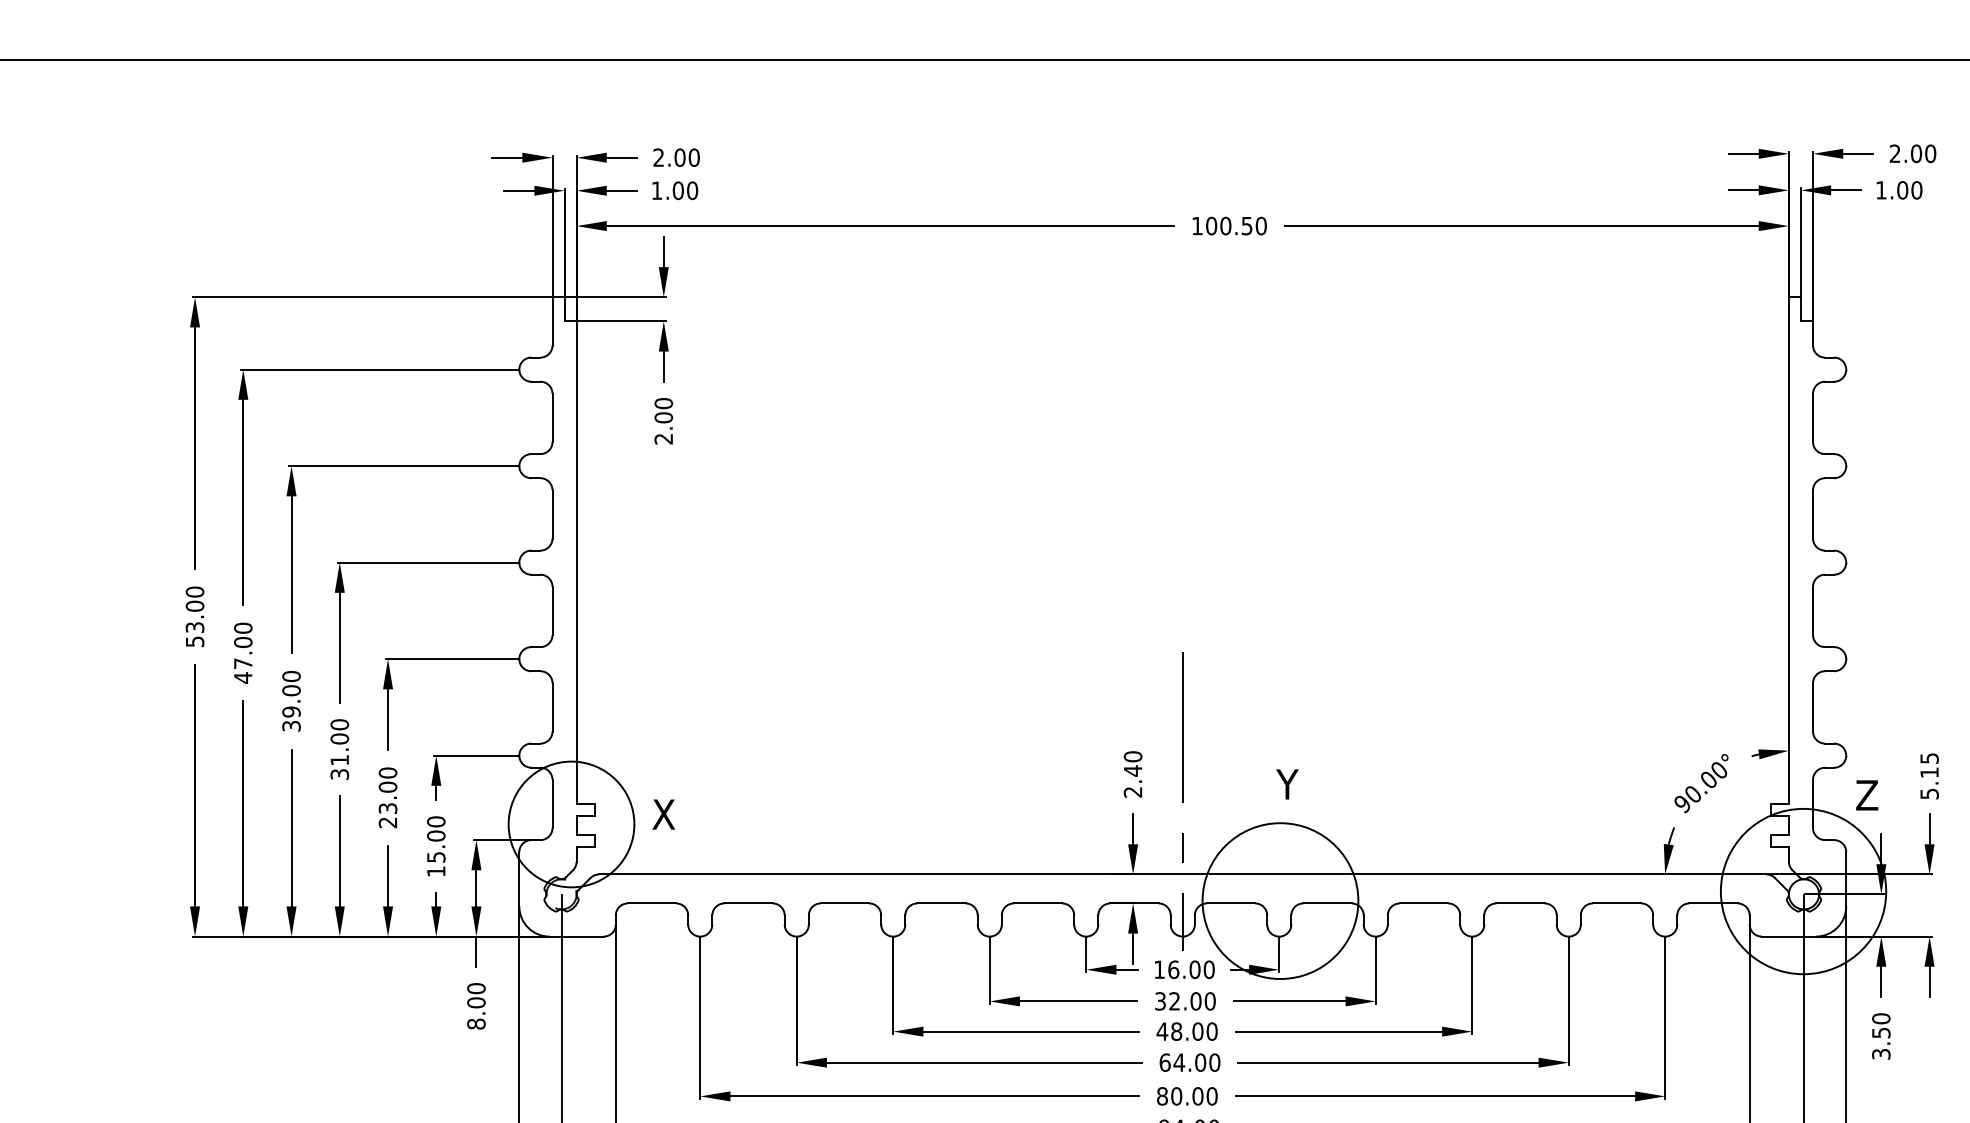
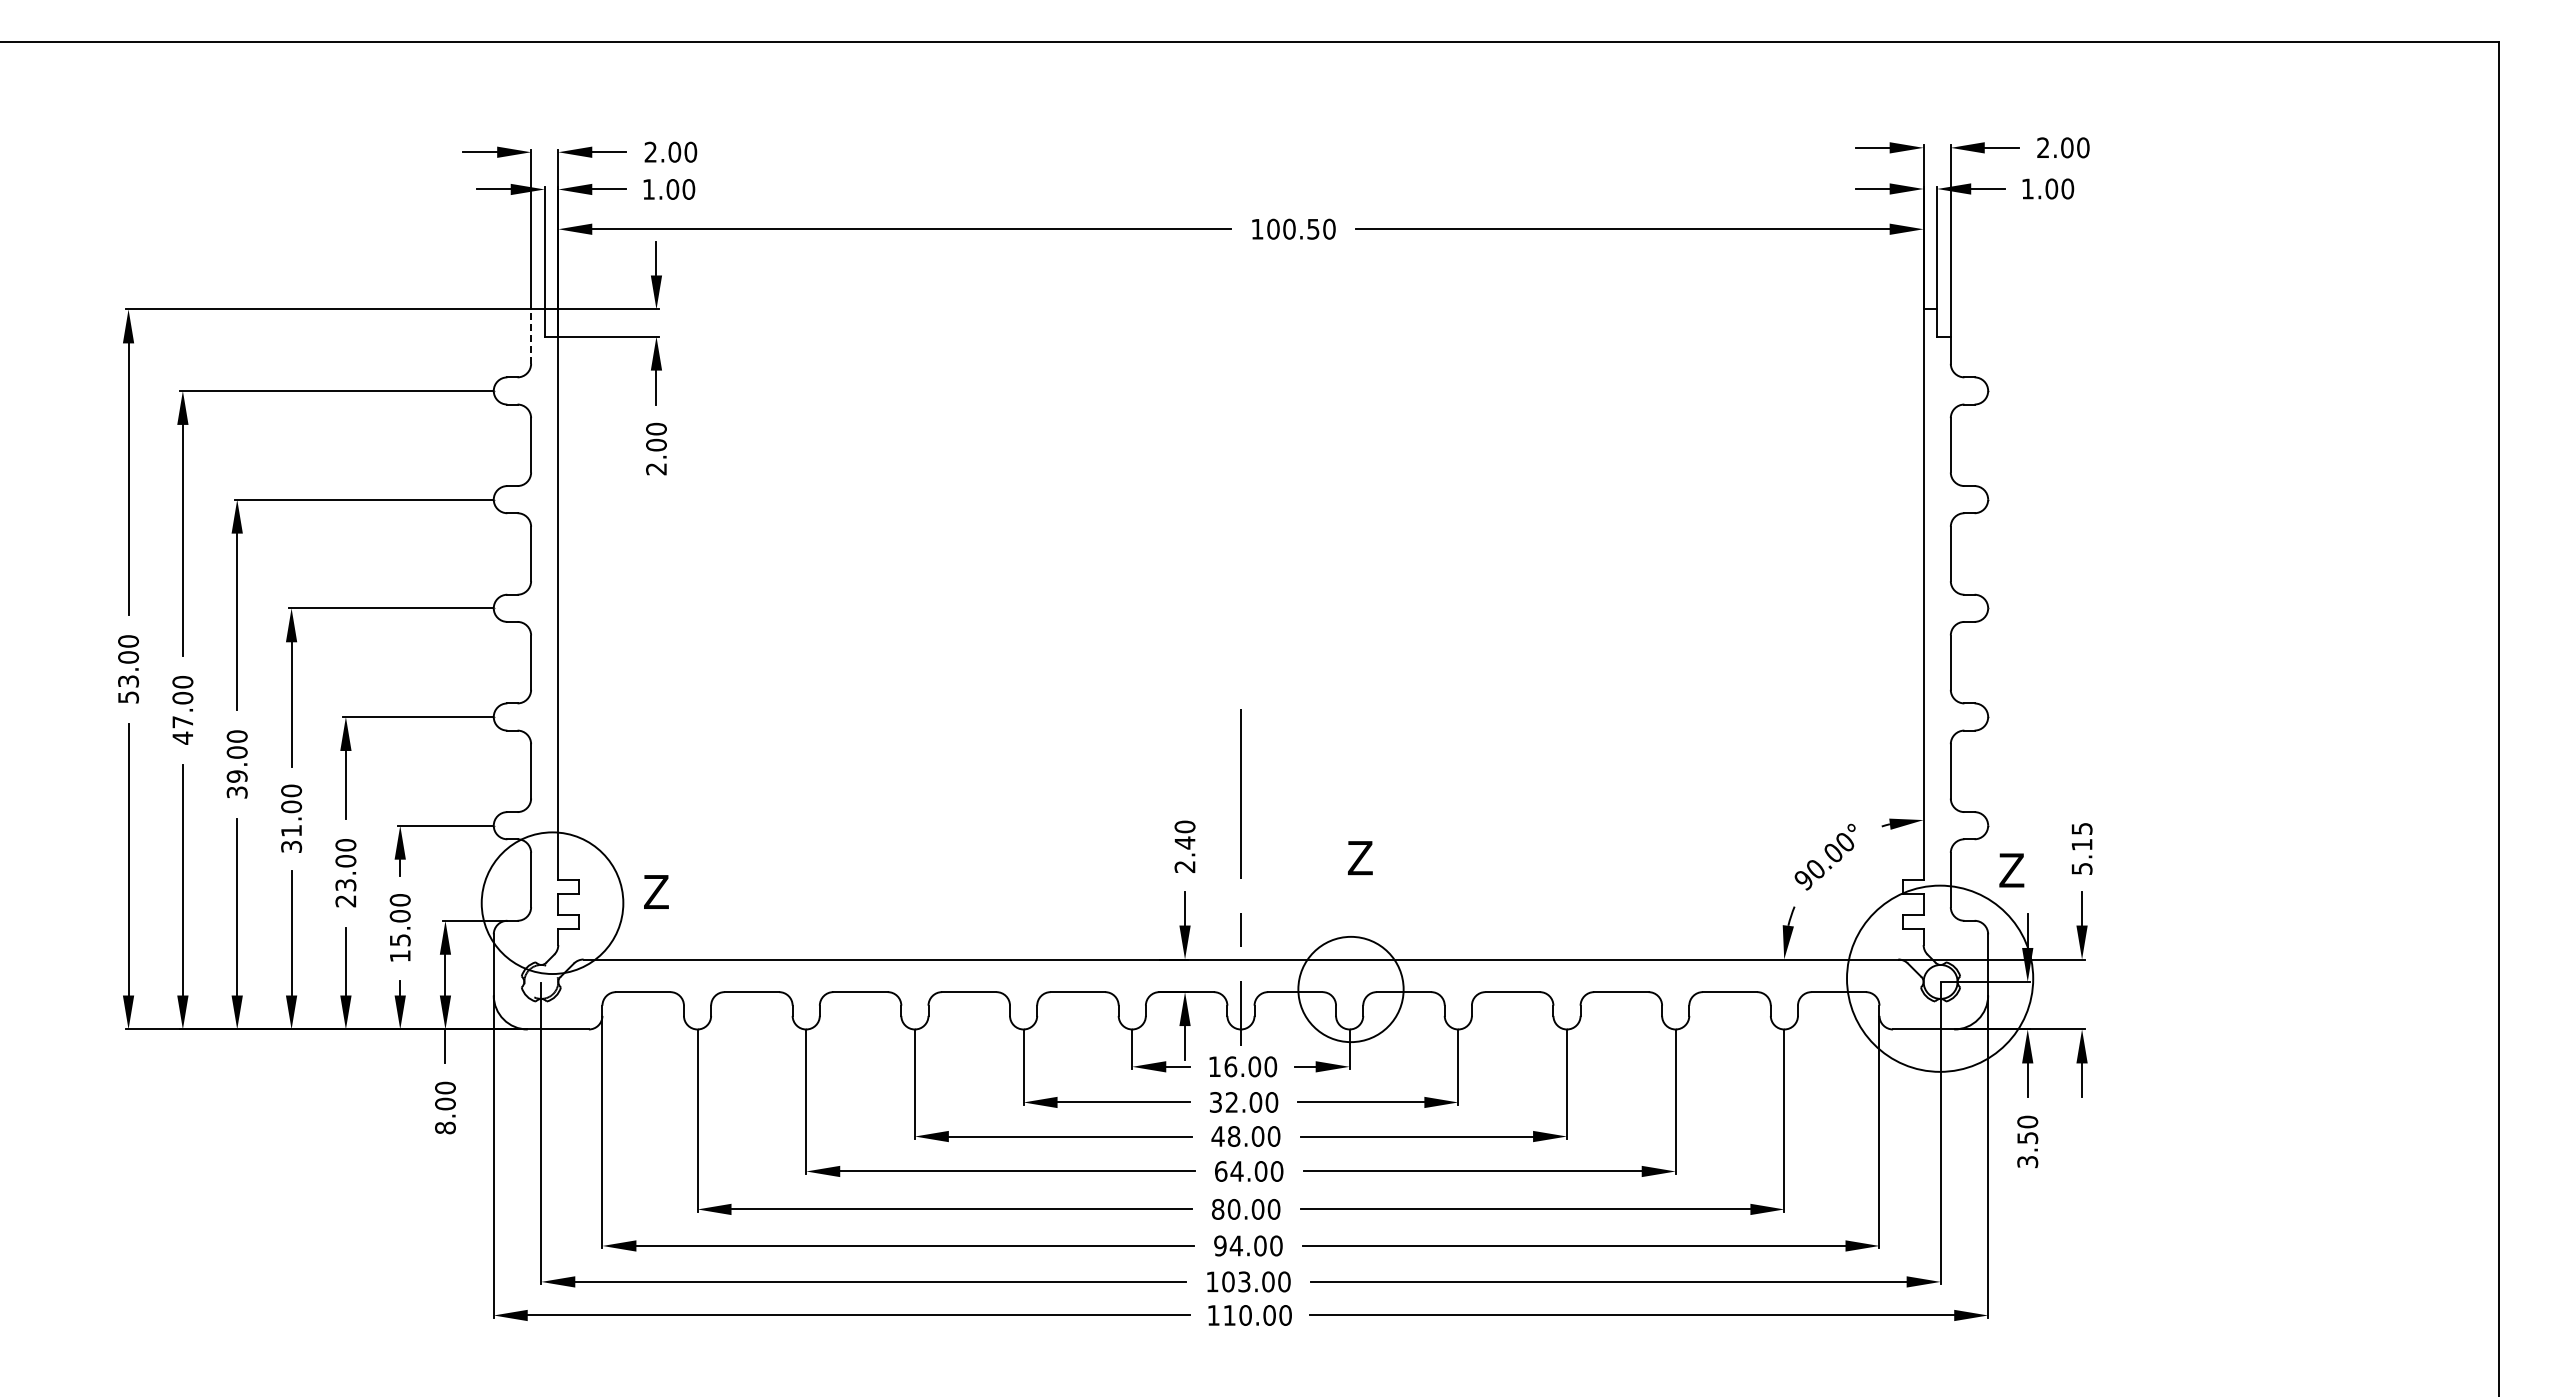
line: (552, 321) -> (531, 336), solid -> dashed
text: (1288, 784) -> (1359, 858), Y -> Z
text: (663, 814) -> (656, 891), X -> Z
circle: (1280, 901) -> (1350, 989), size x0.6

